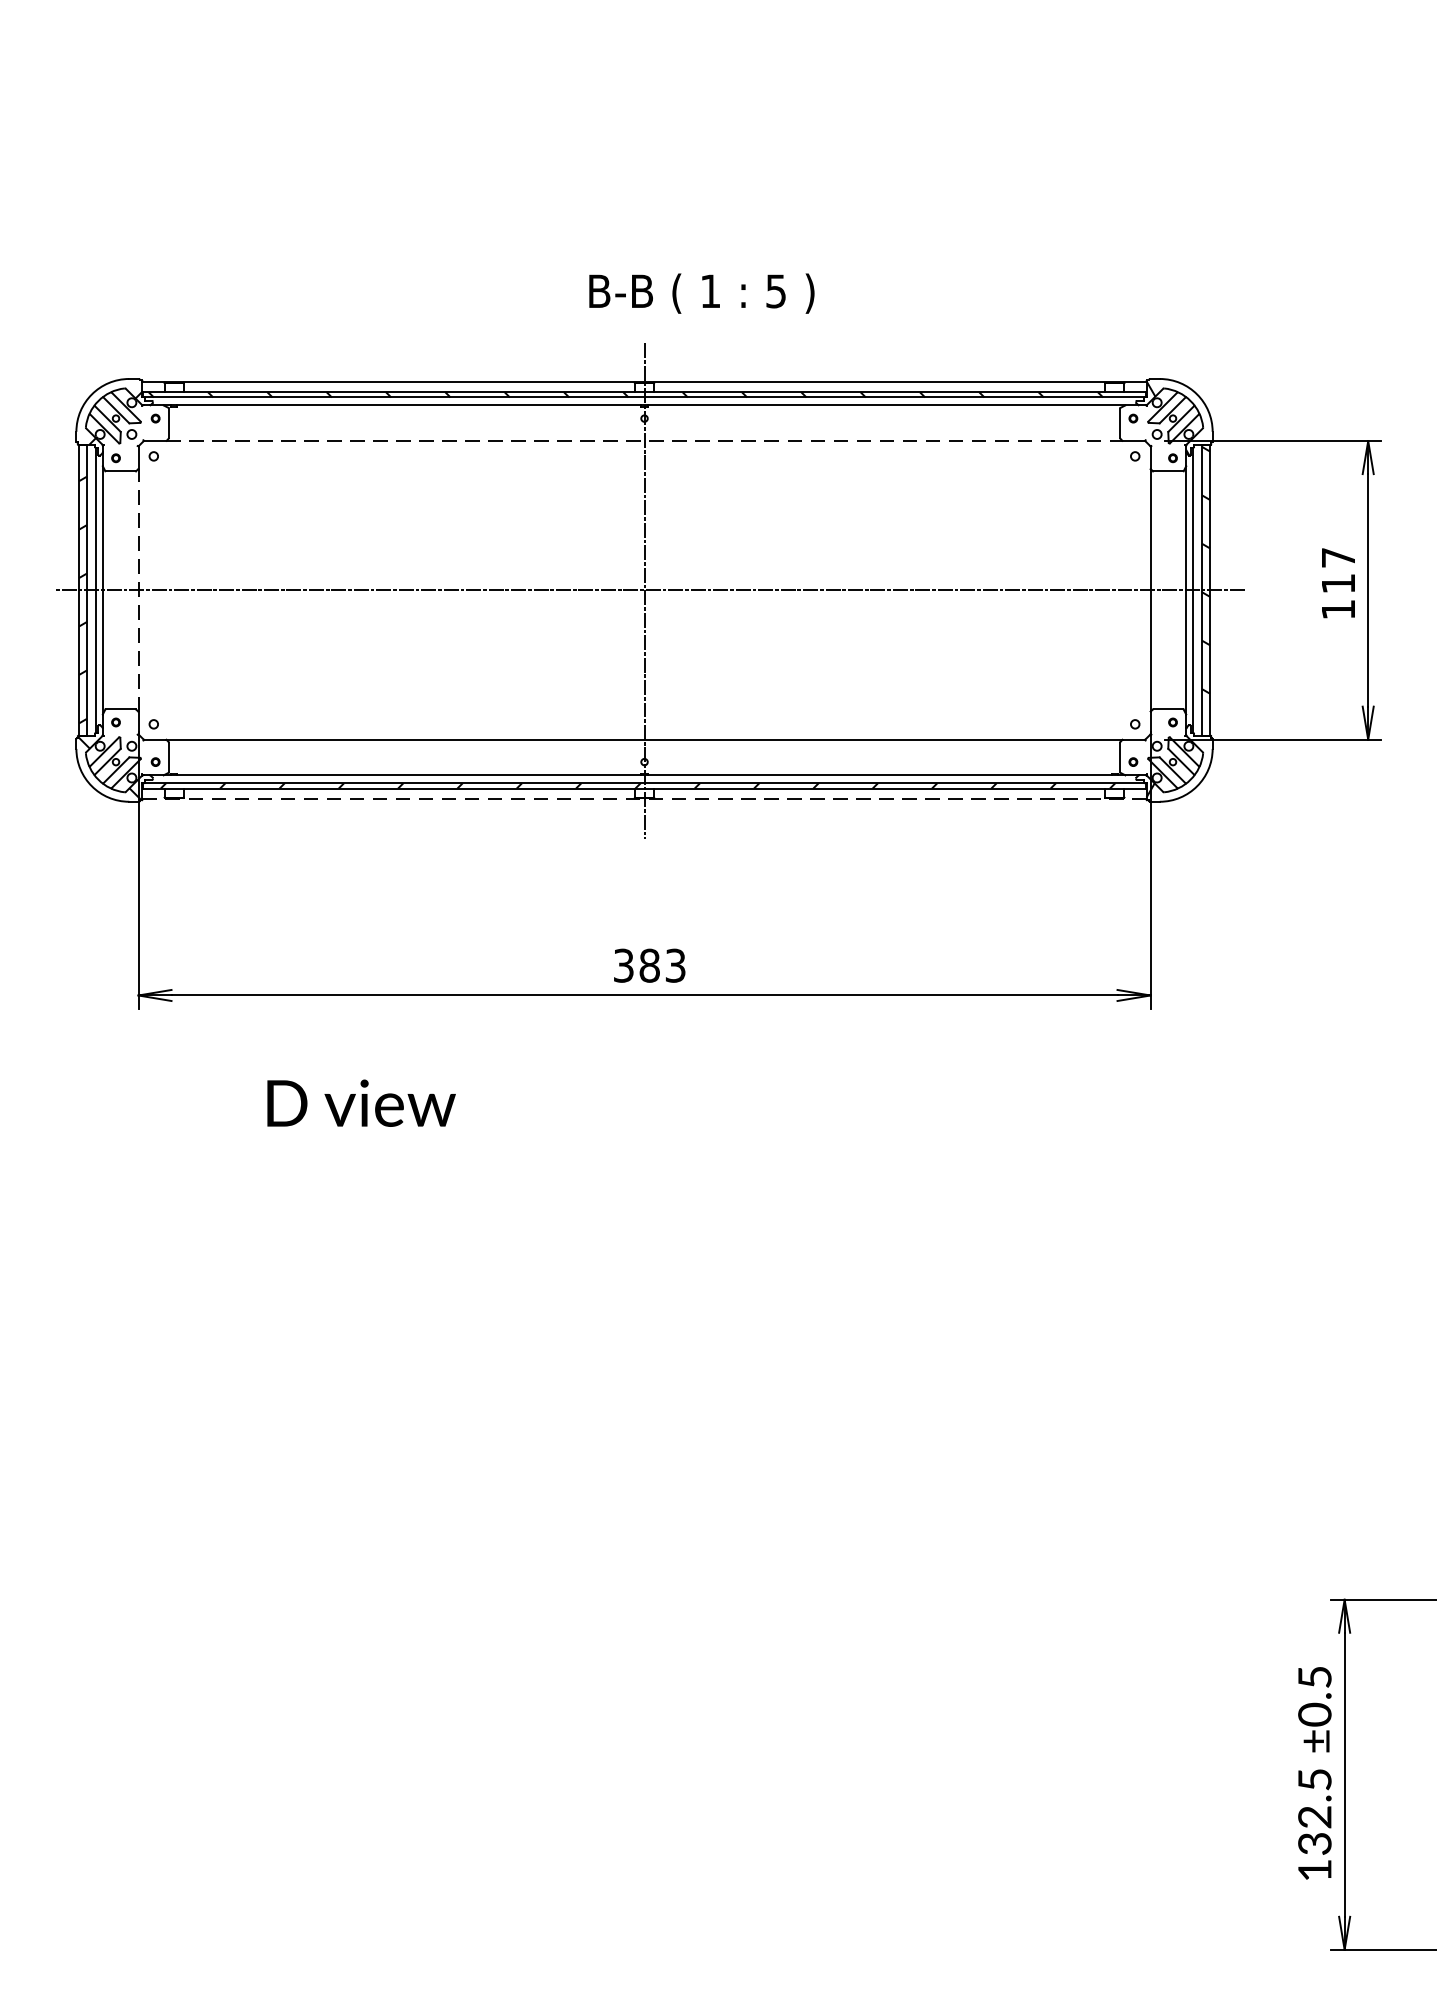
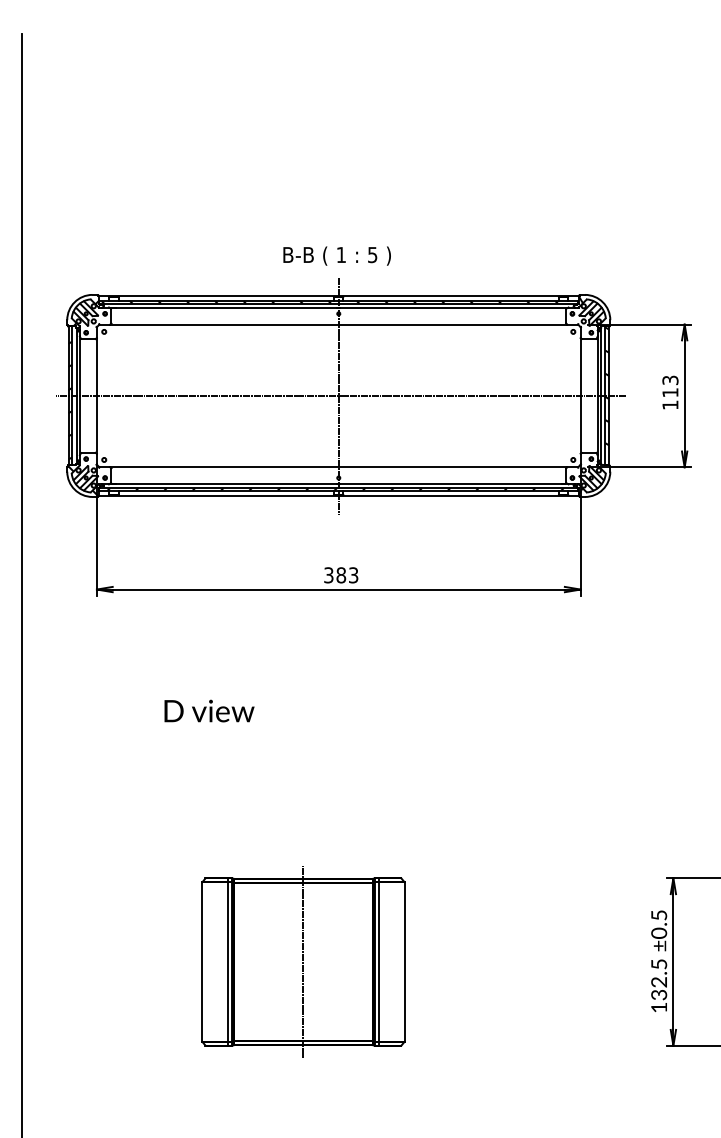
text: (700, 292) -> (336, 255), moved
line: (643, 440) -> (338, 324), dashed -> solid
text: (1338, 558) -> (670, 380), 117 -> 113
line: (137, 589) -> (96, 395), dashed -> solid
line: (643, 798) -> (338, 495), dashed -> solid
text: (361, 1102) -> (209, 710), moved
part: (570, 1773) -> (303, 961), added

